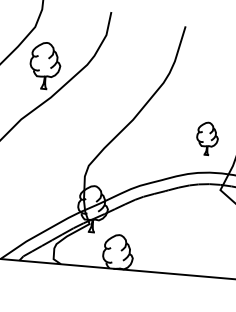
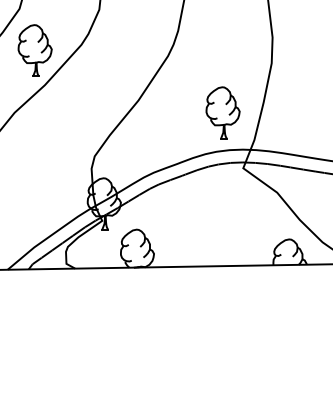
part: (207, 138) -> (222, 112), size x1.43

